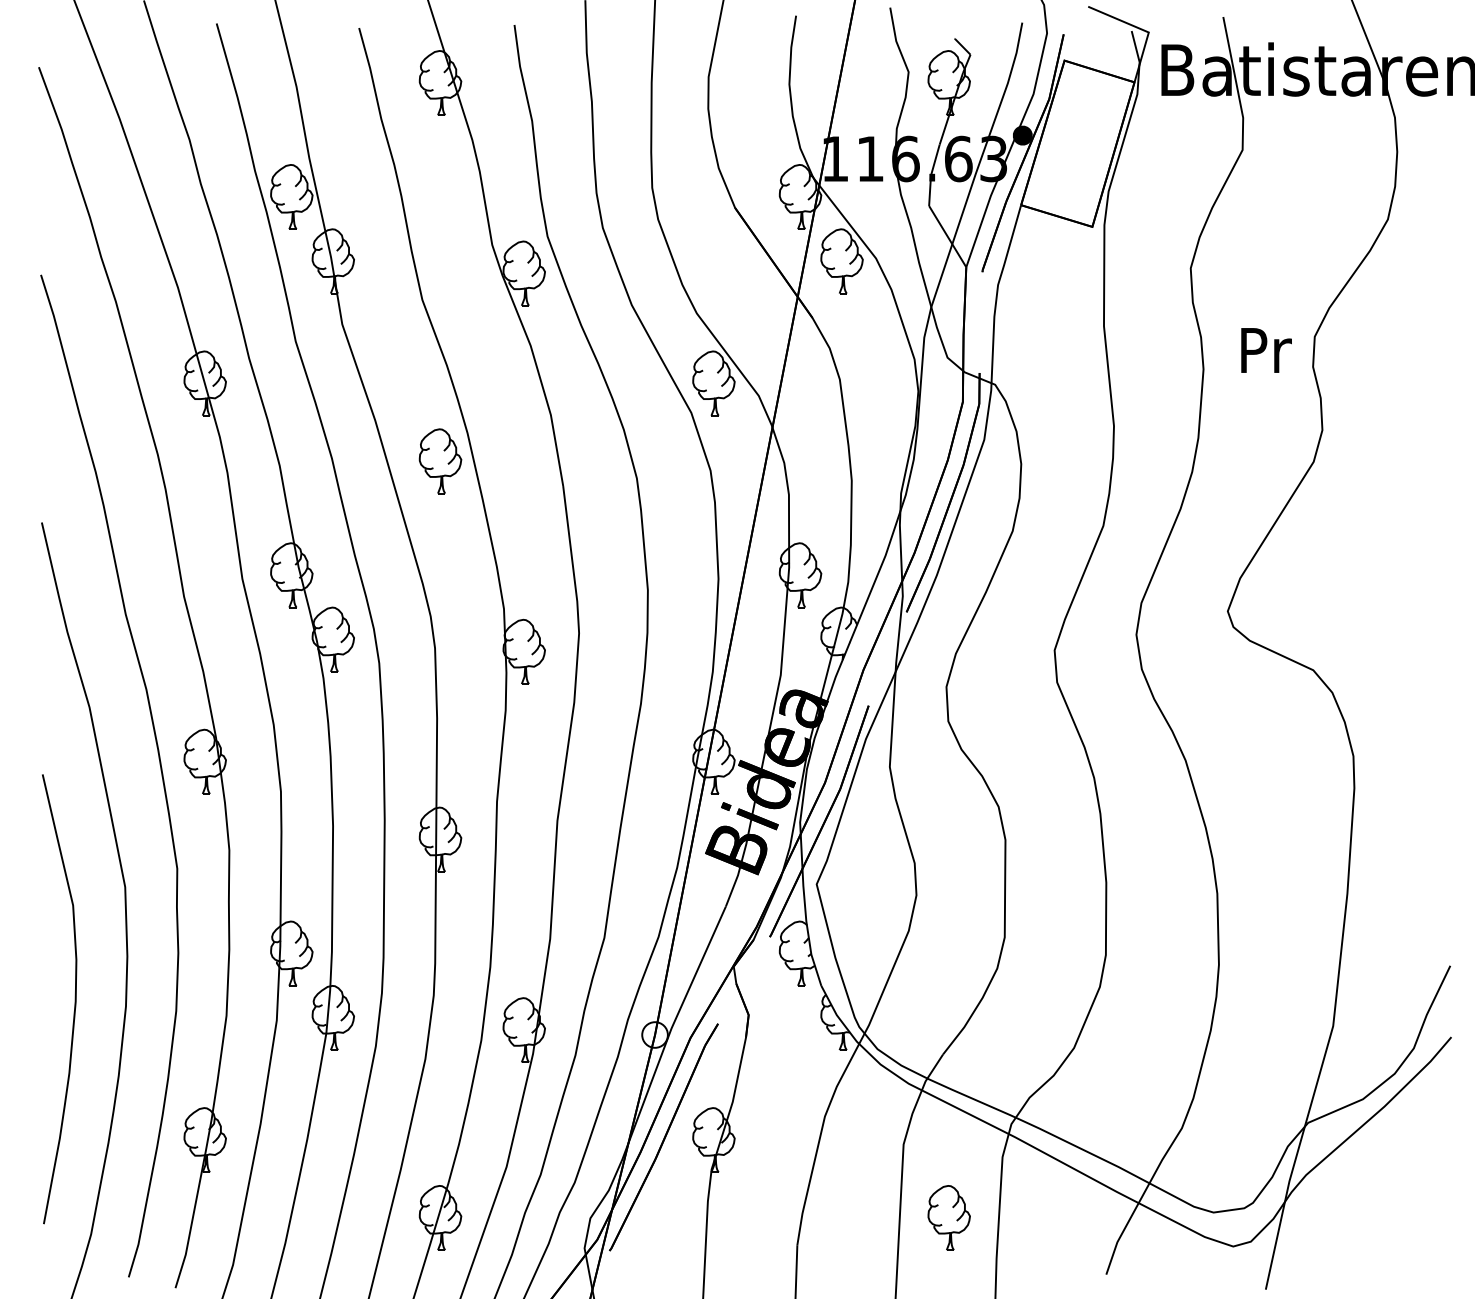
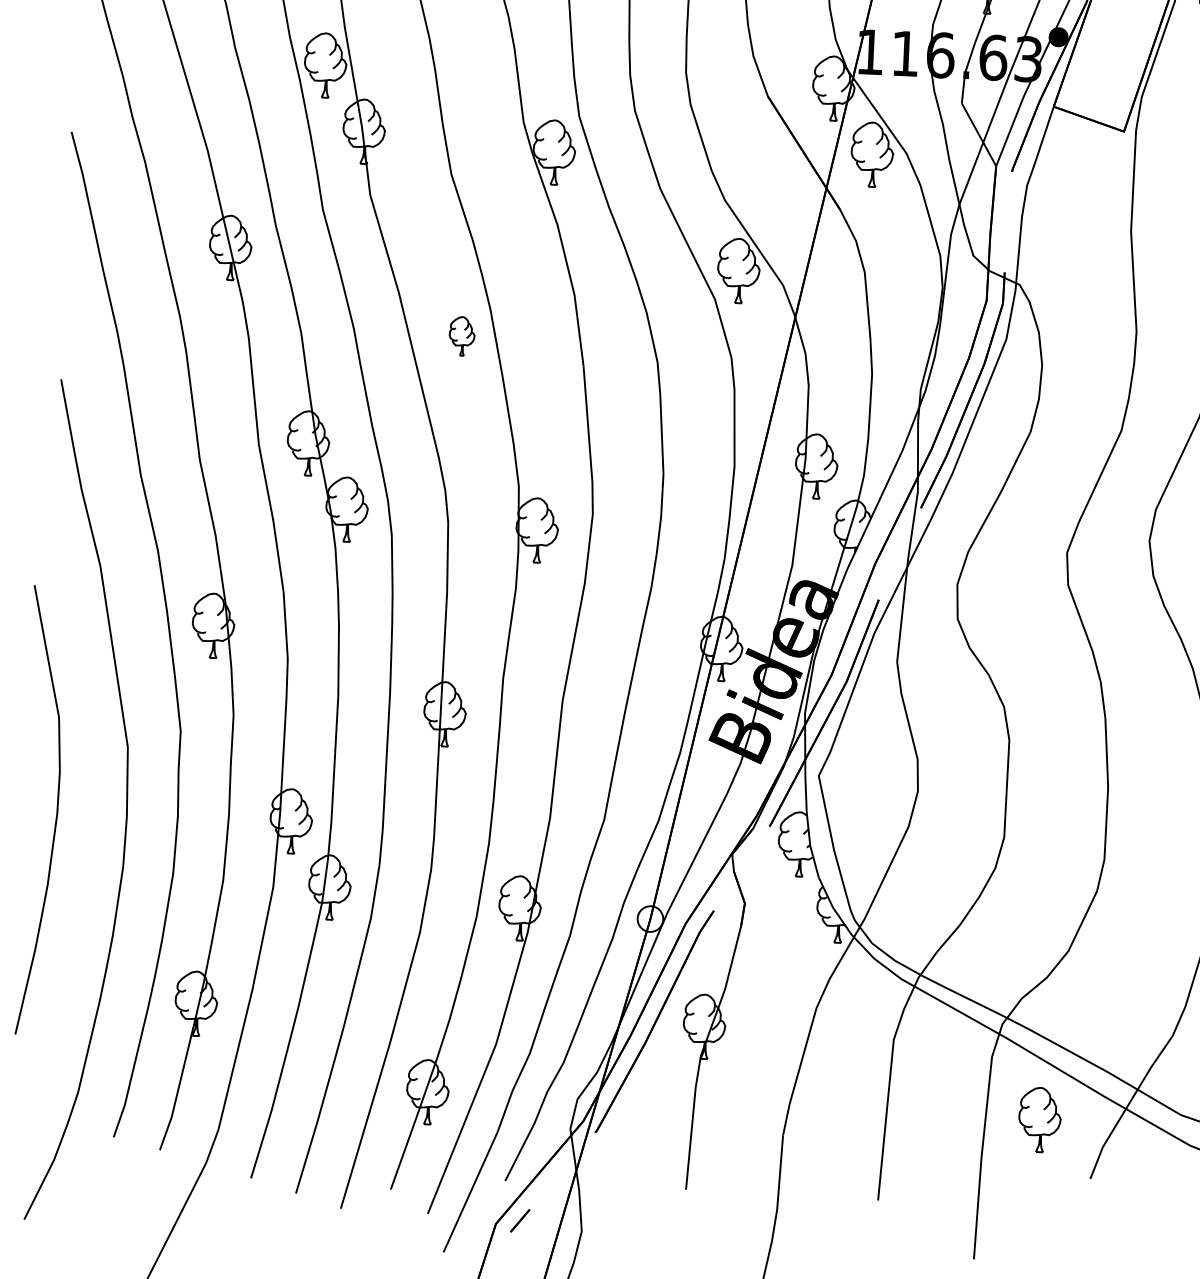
part: (440, 461) -> (462, 336), size x0.6
curve: (74, 999) -> (56, 811), moved
part: (948, 1217) -> (1039, 1119), moved

